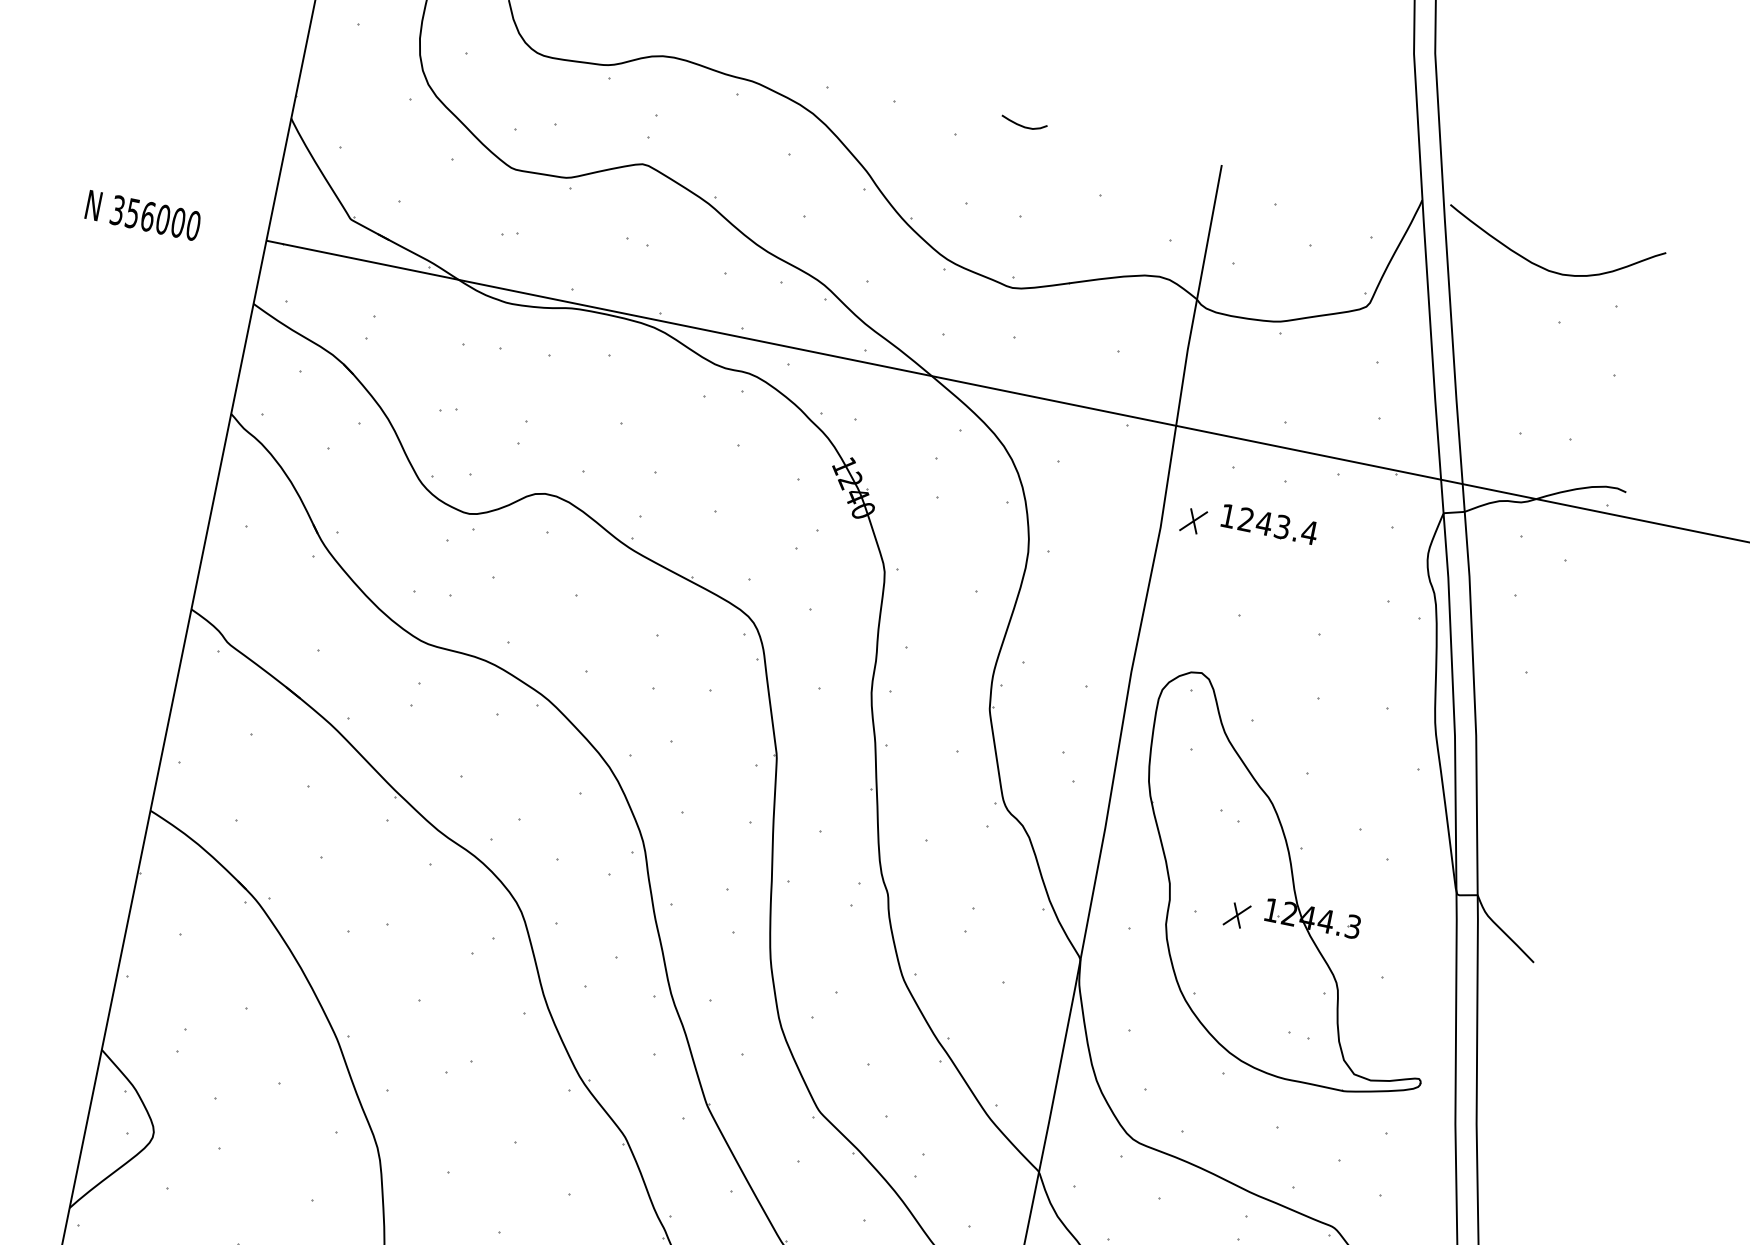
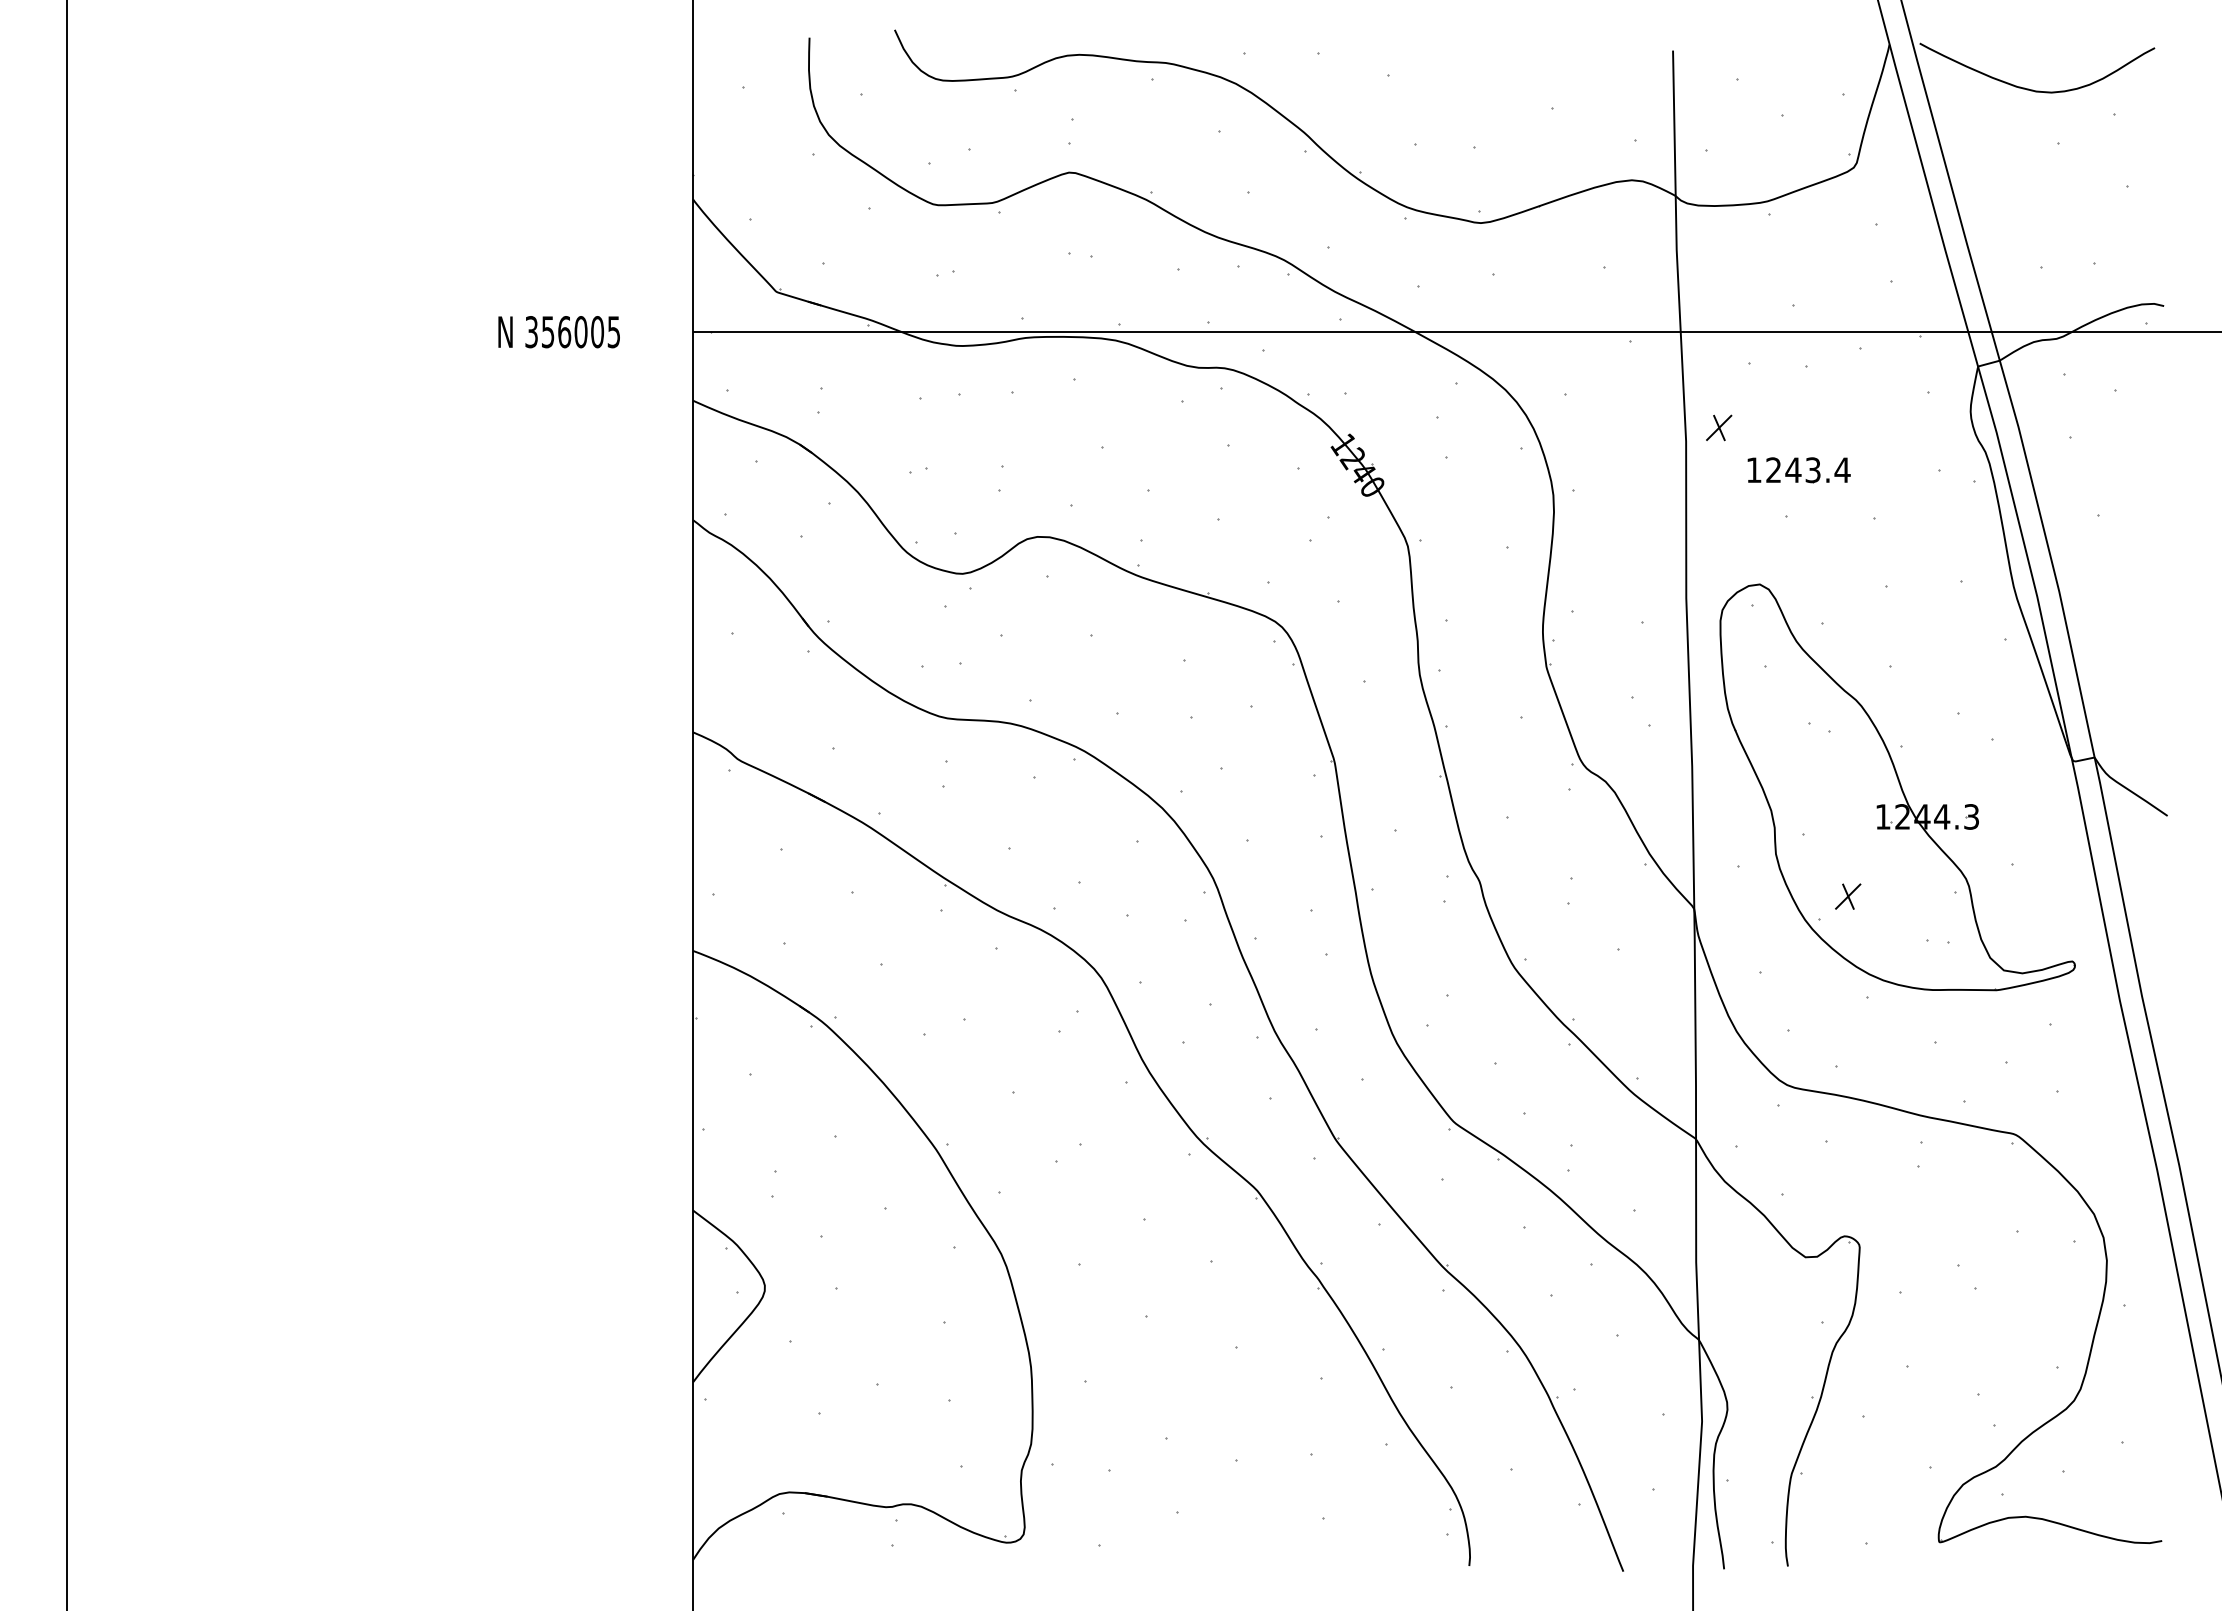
curve: (1023, 125) -> (1457, 51), removed
text: (193, 226) -> (613, 332), 356000 -> 356005
part: (1269, 524) -> (1798, 470), moved
part: (1237, 915) -> (1848, 896), moved

